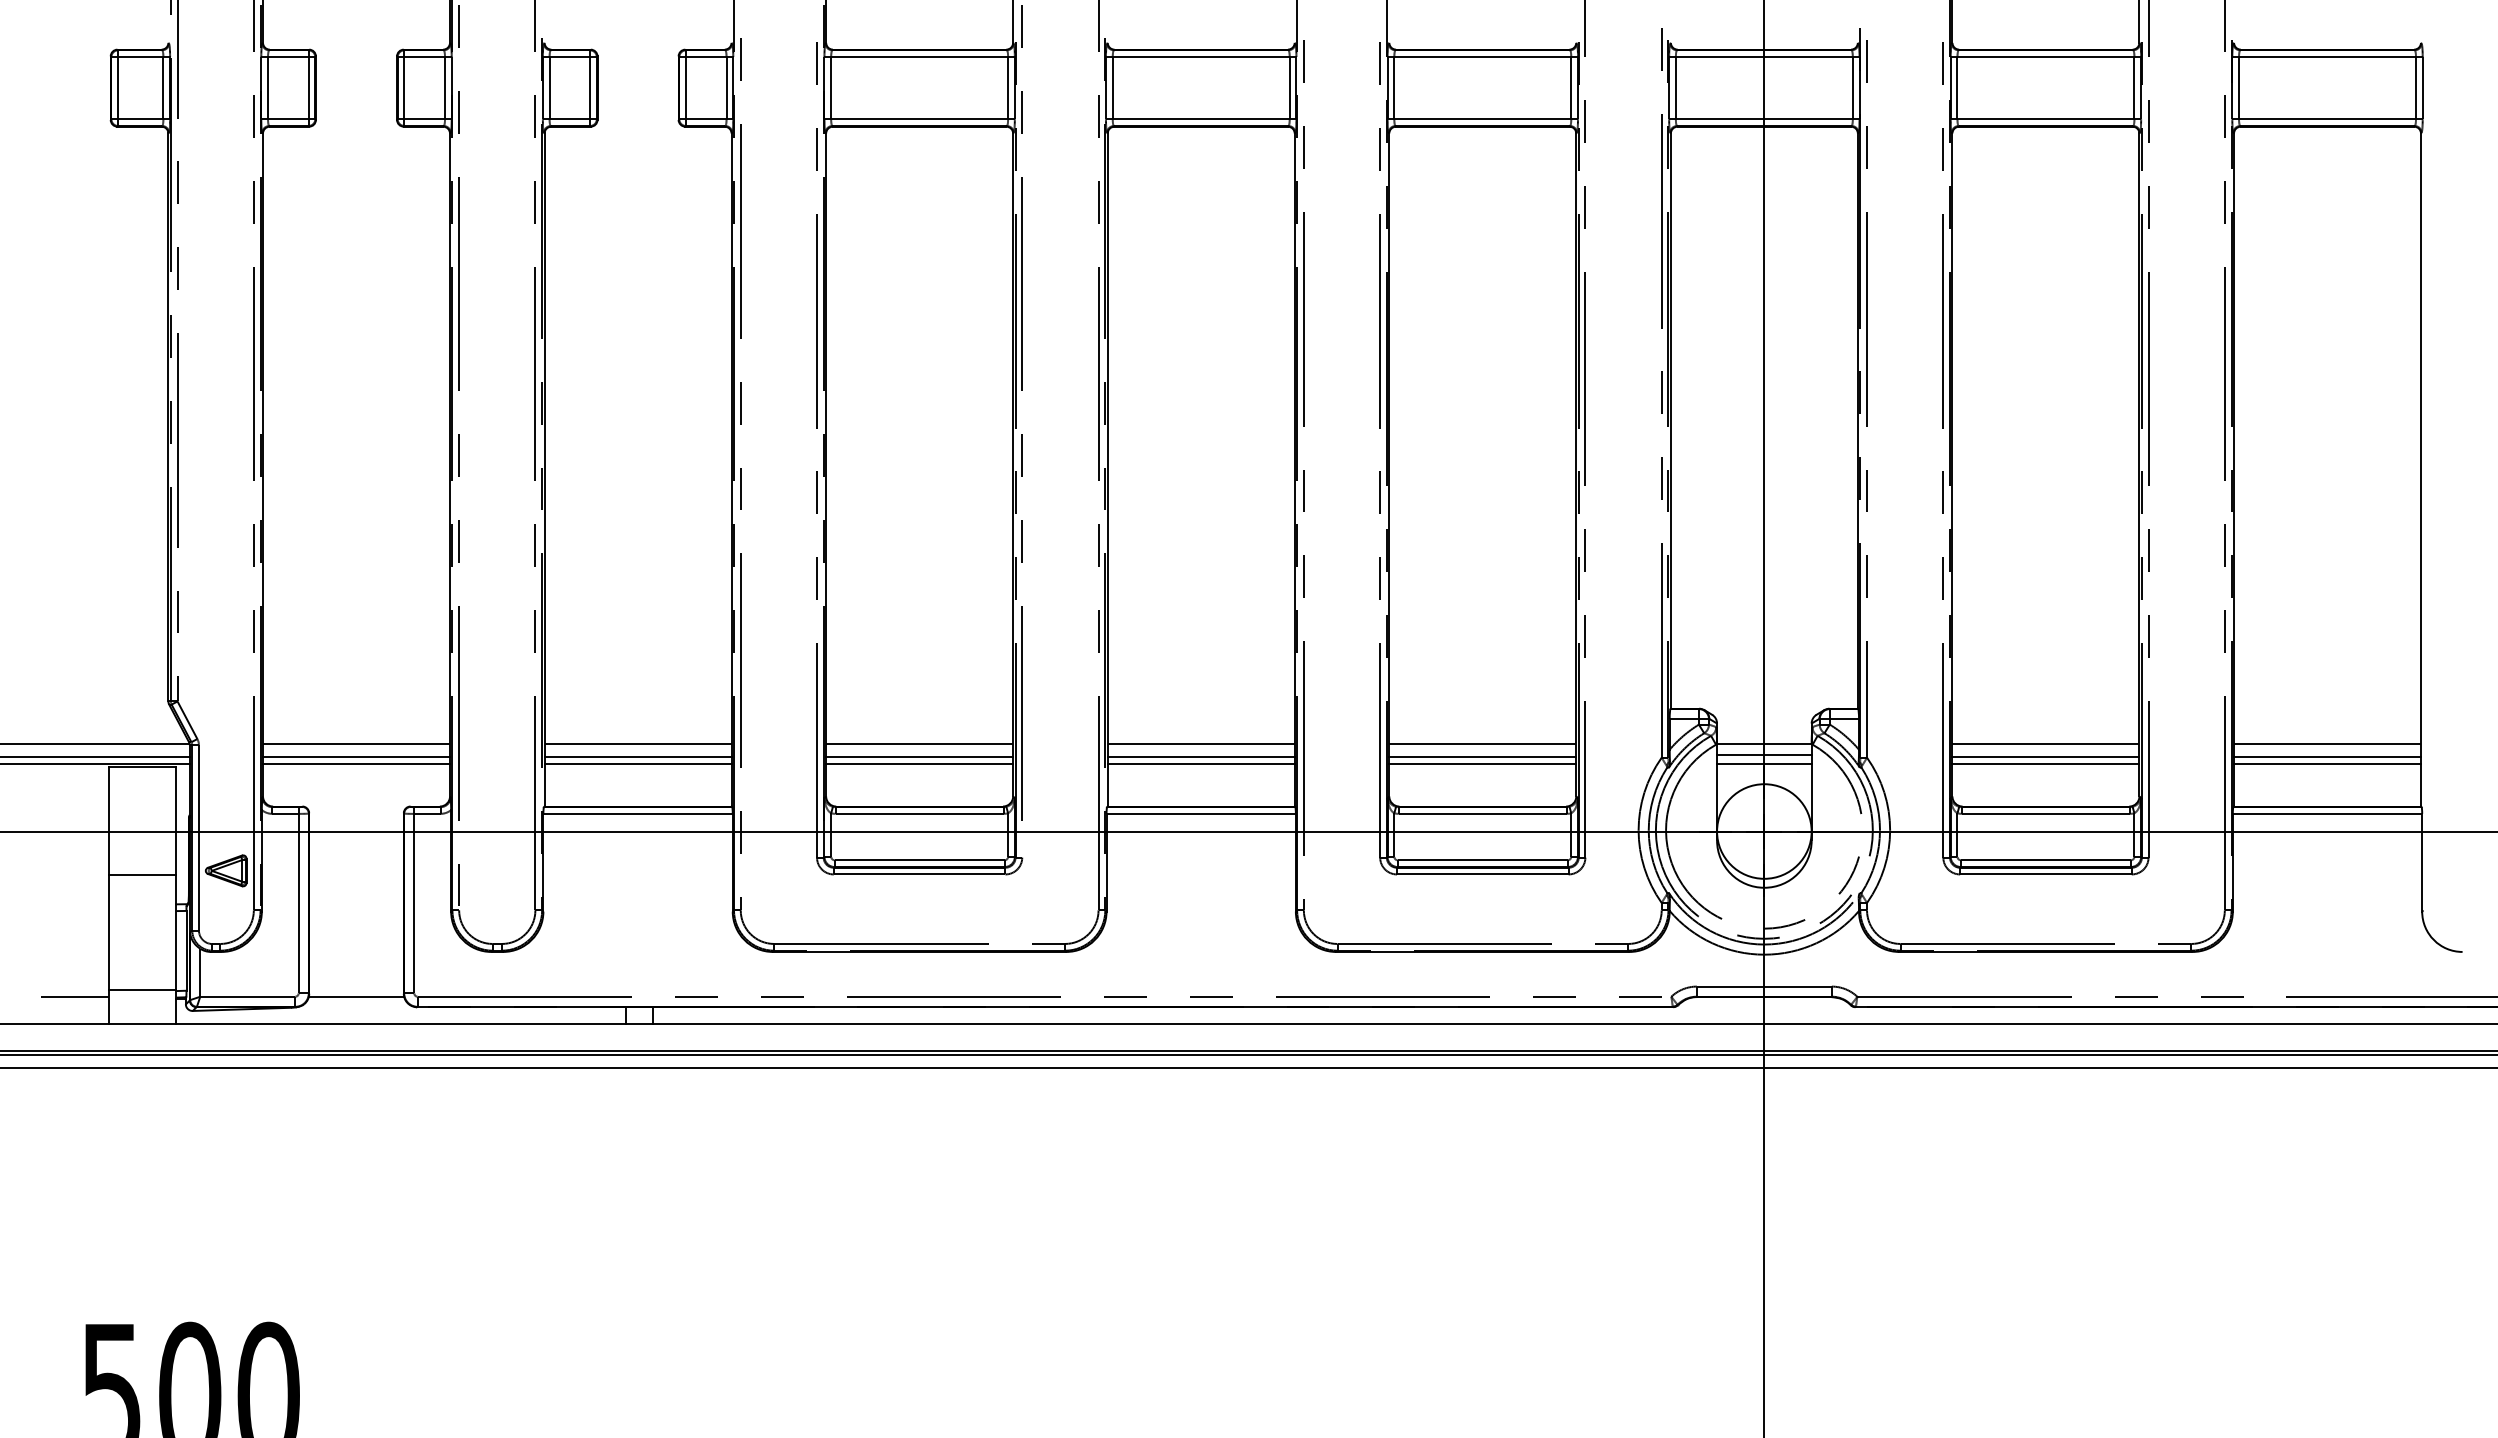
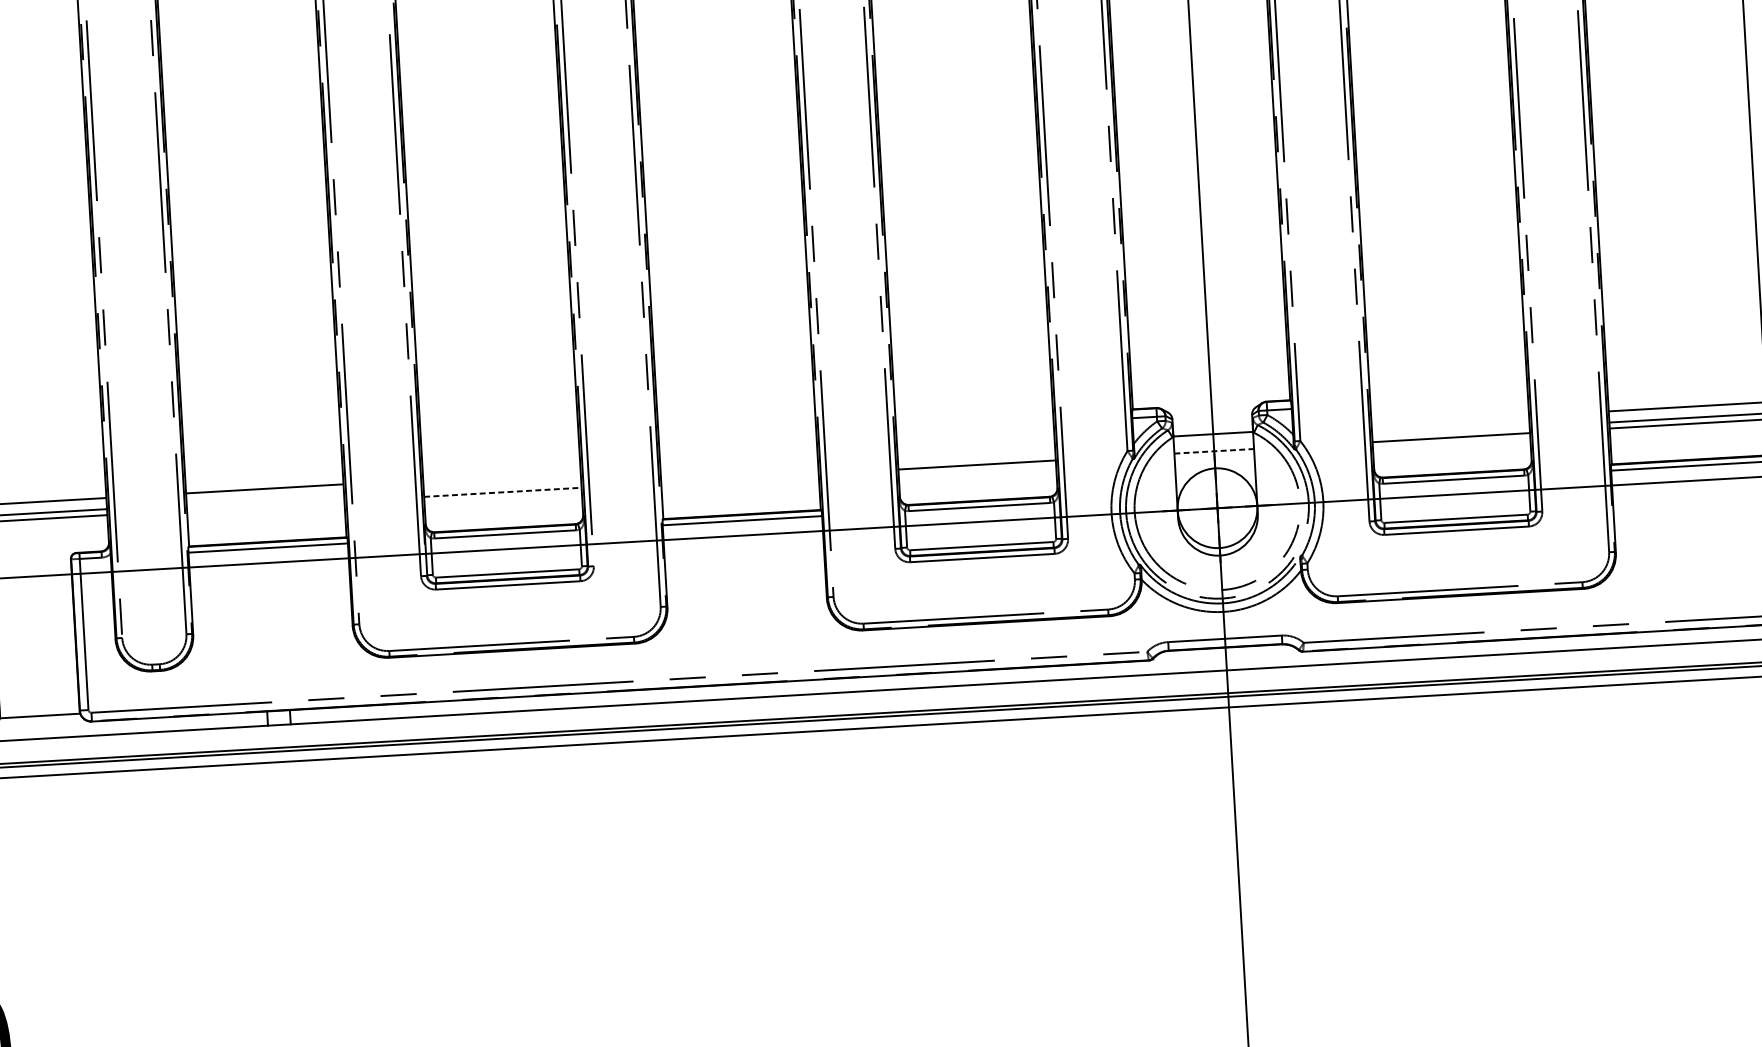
line: (919, 743) -> (501, 475), removed
line: (1200, 743) -> (738, 461), removed
line: (1482, 743) -> (975, 447), removed
line: (2045, 743) -> (1449, 420), removed
line: (1764, 754) -> (1213, 443), removed
line: (637, 756) -> (264, 499), removed
line: (919, 756) -> (502, 486), removed
line: (1200, 756) -> (739, 472), removed
line: (1482, 756) -> (976, 458), removed
line: (2045, 756) -> (1450, 431), removed
line: (637, 763) -> (265, 505), removed
line: (920, 763) -> (503, 491), solid -> dashed
line: (1200, 763) -> (739, 478), removed
line: (1764, 763) -> (1214, 450), solid -> dashed

